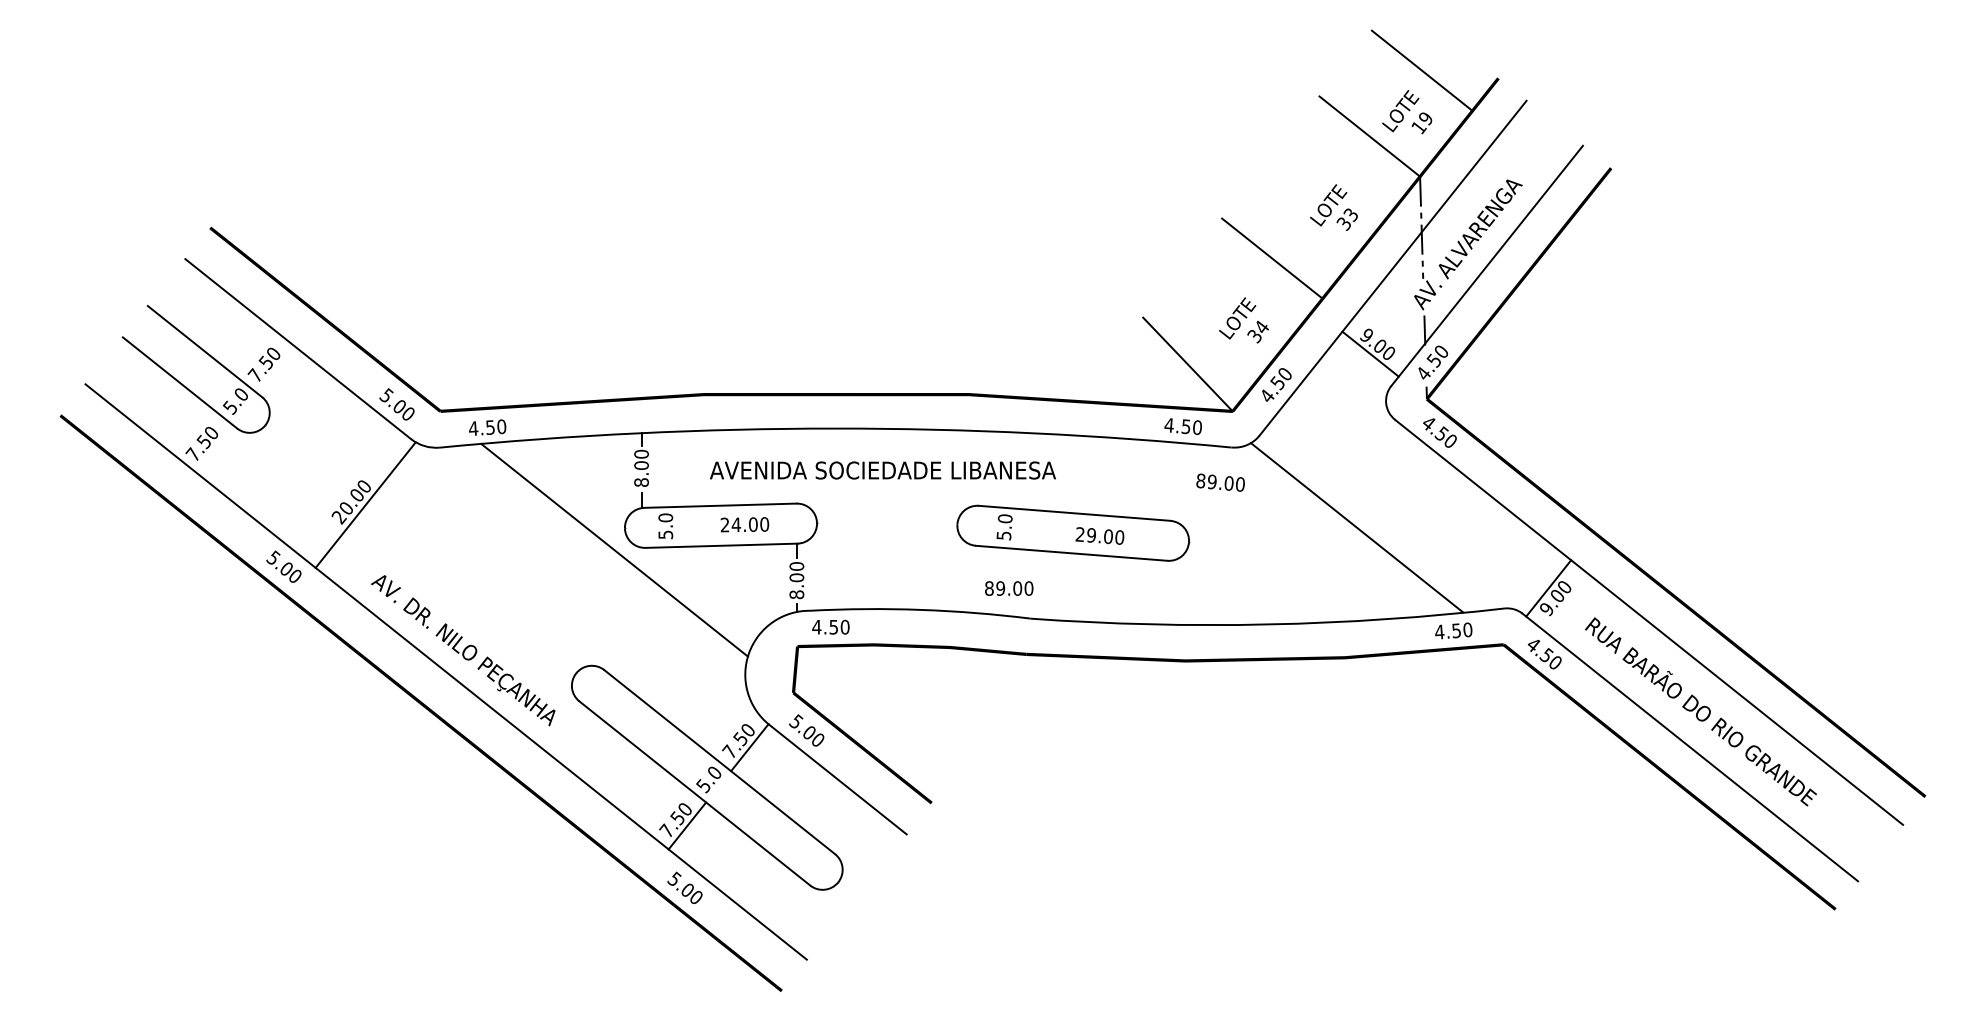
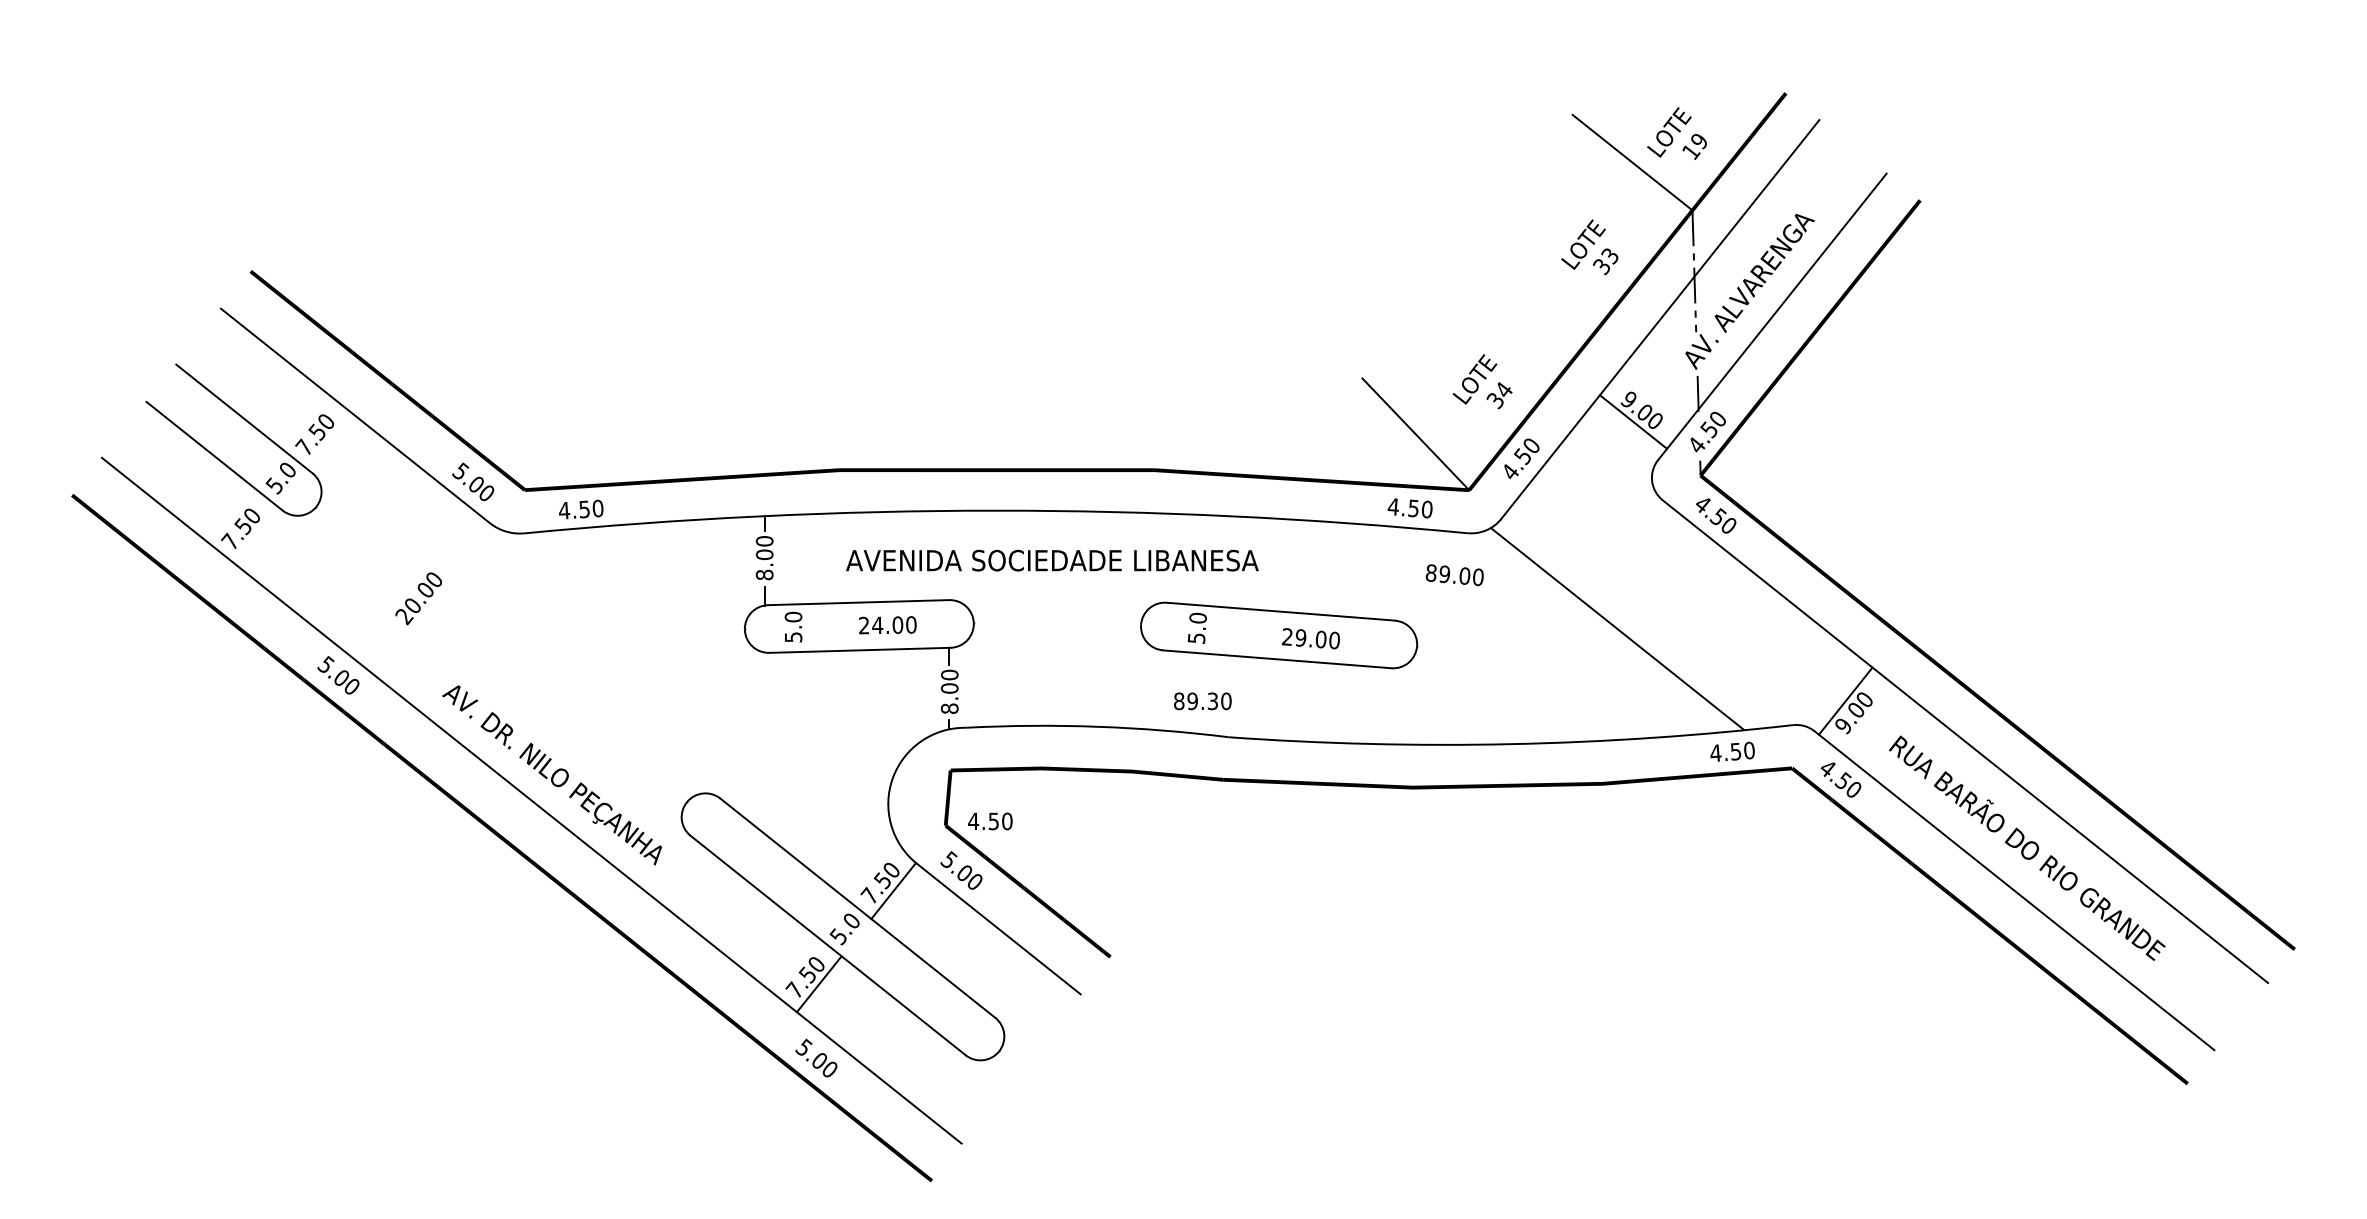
line: (1421, 70) -> (1694, 84), removed
line: (1272, 258) -> (1516, 307), removed
line: (365, 504) -> (435, 601), removed
line: (614, 550) -> (732, 655), removed
text: (1017, 588) -> (1212, 701), 89.00 -> 89.30
text: (831, 627) -> (990, 821), moved

